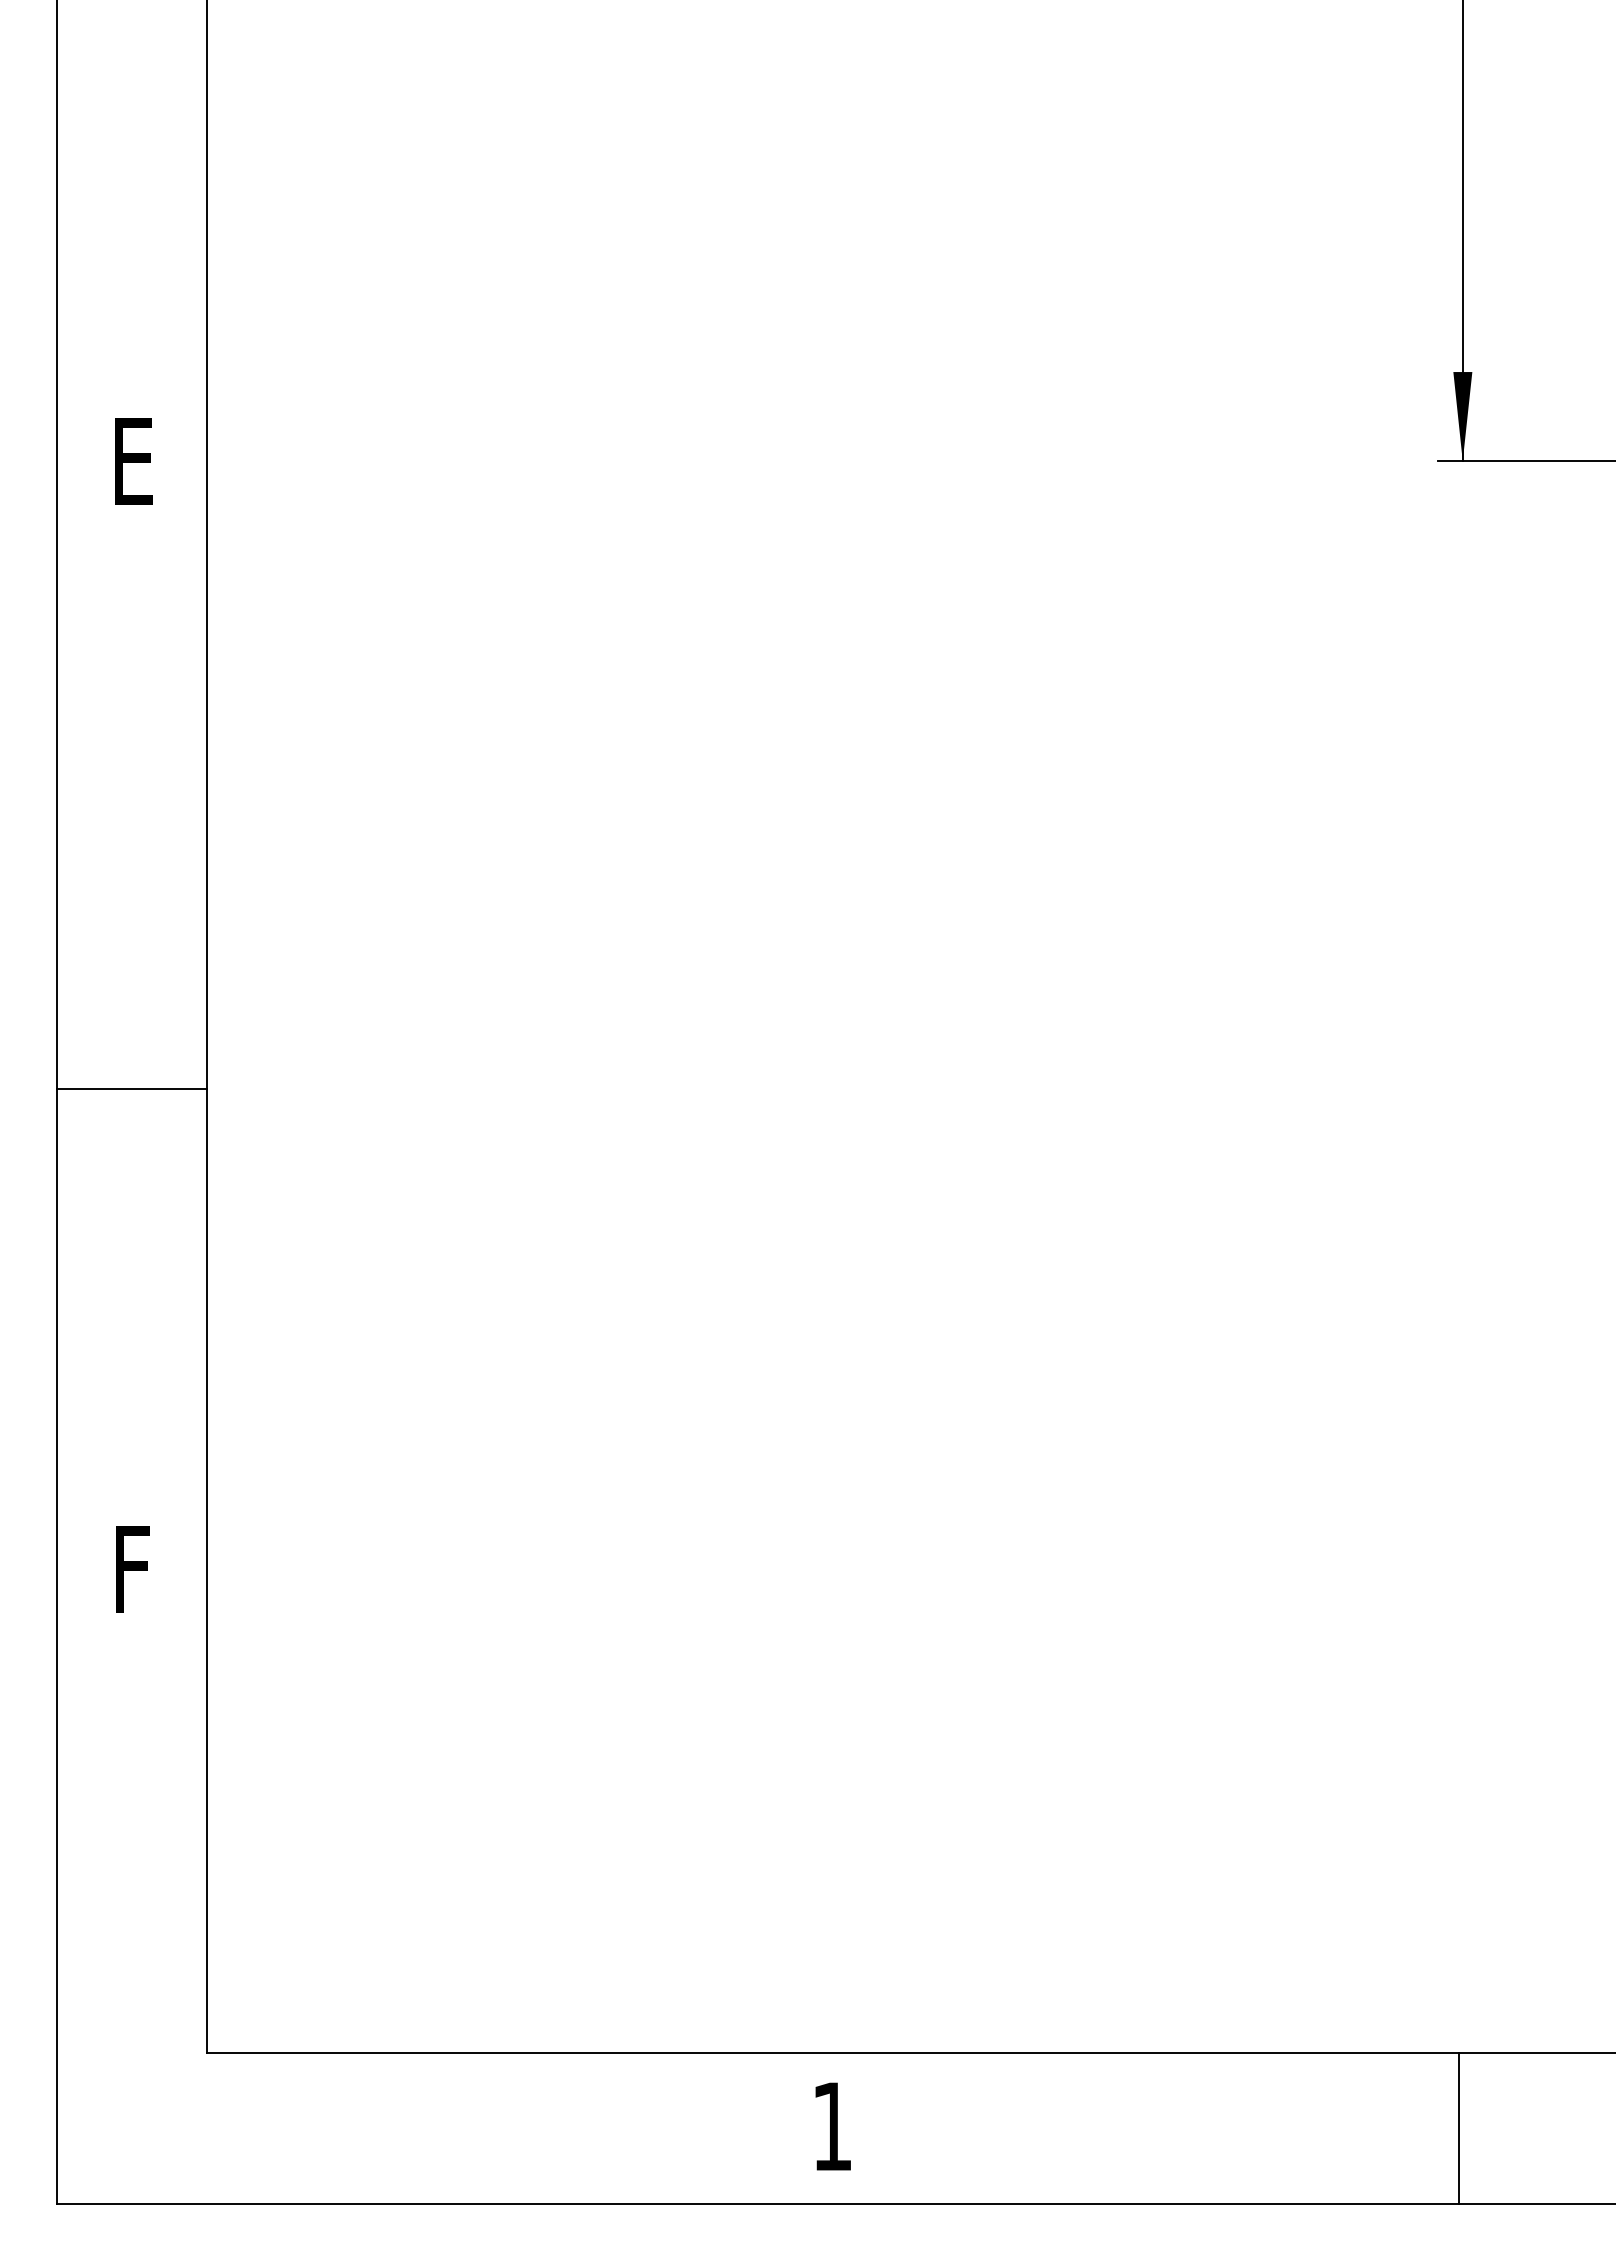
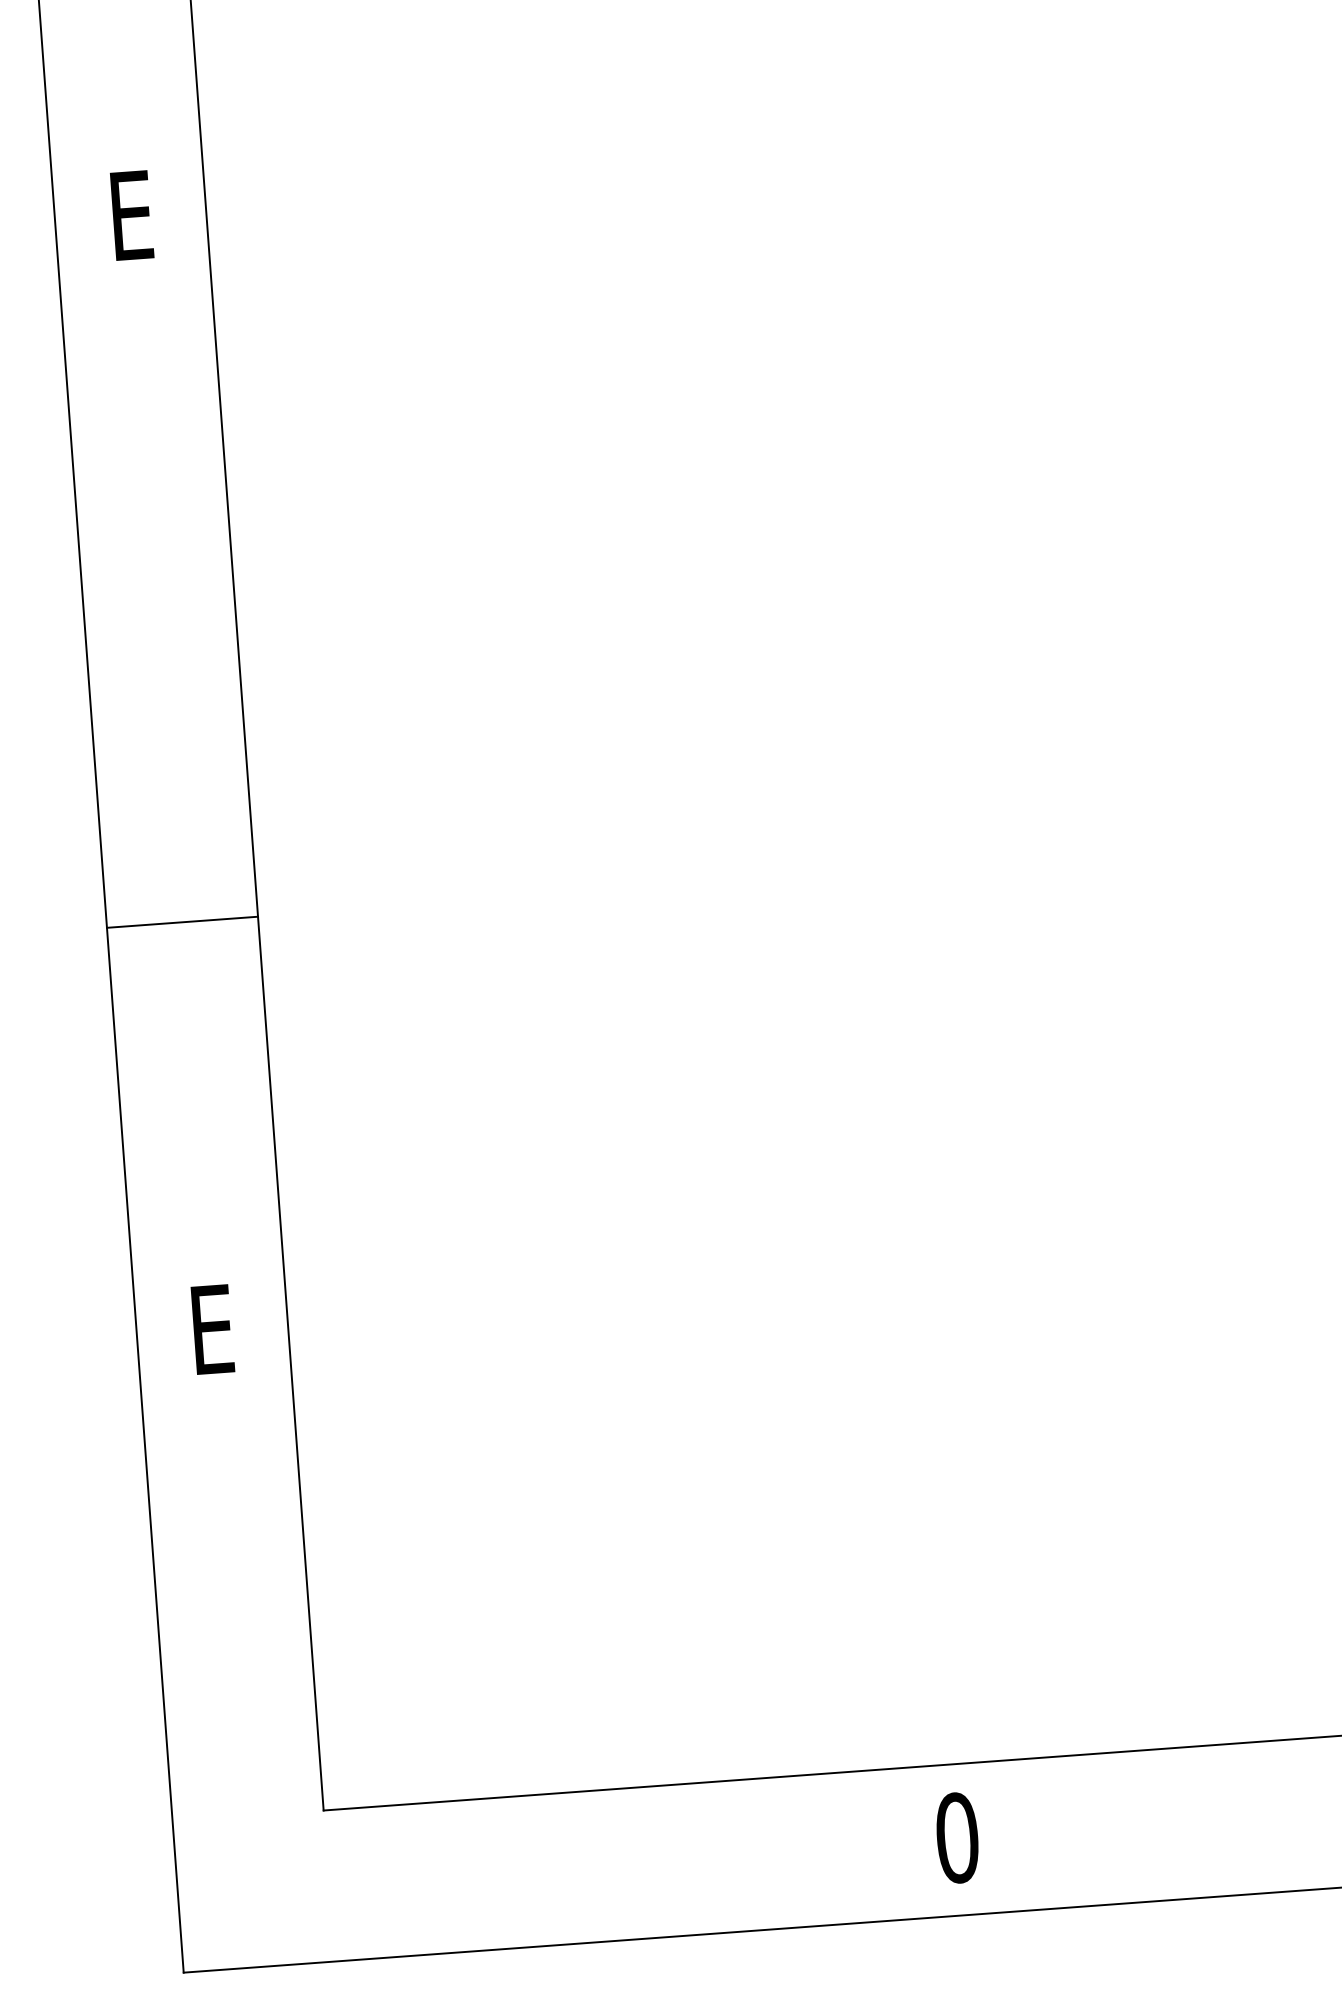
line: (132, 1089) -> (182, 922), moved
text: (132, 1569) -> (212, 1329), F -> E
text: (832, 2126) -> (957, 1837), 1 -> 0

